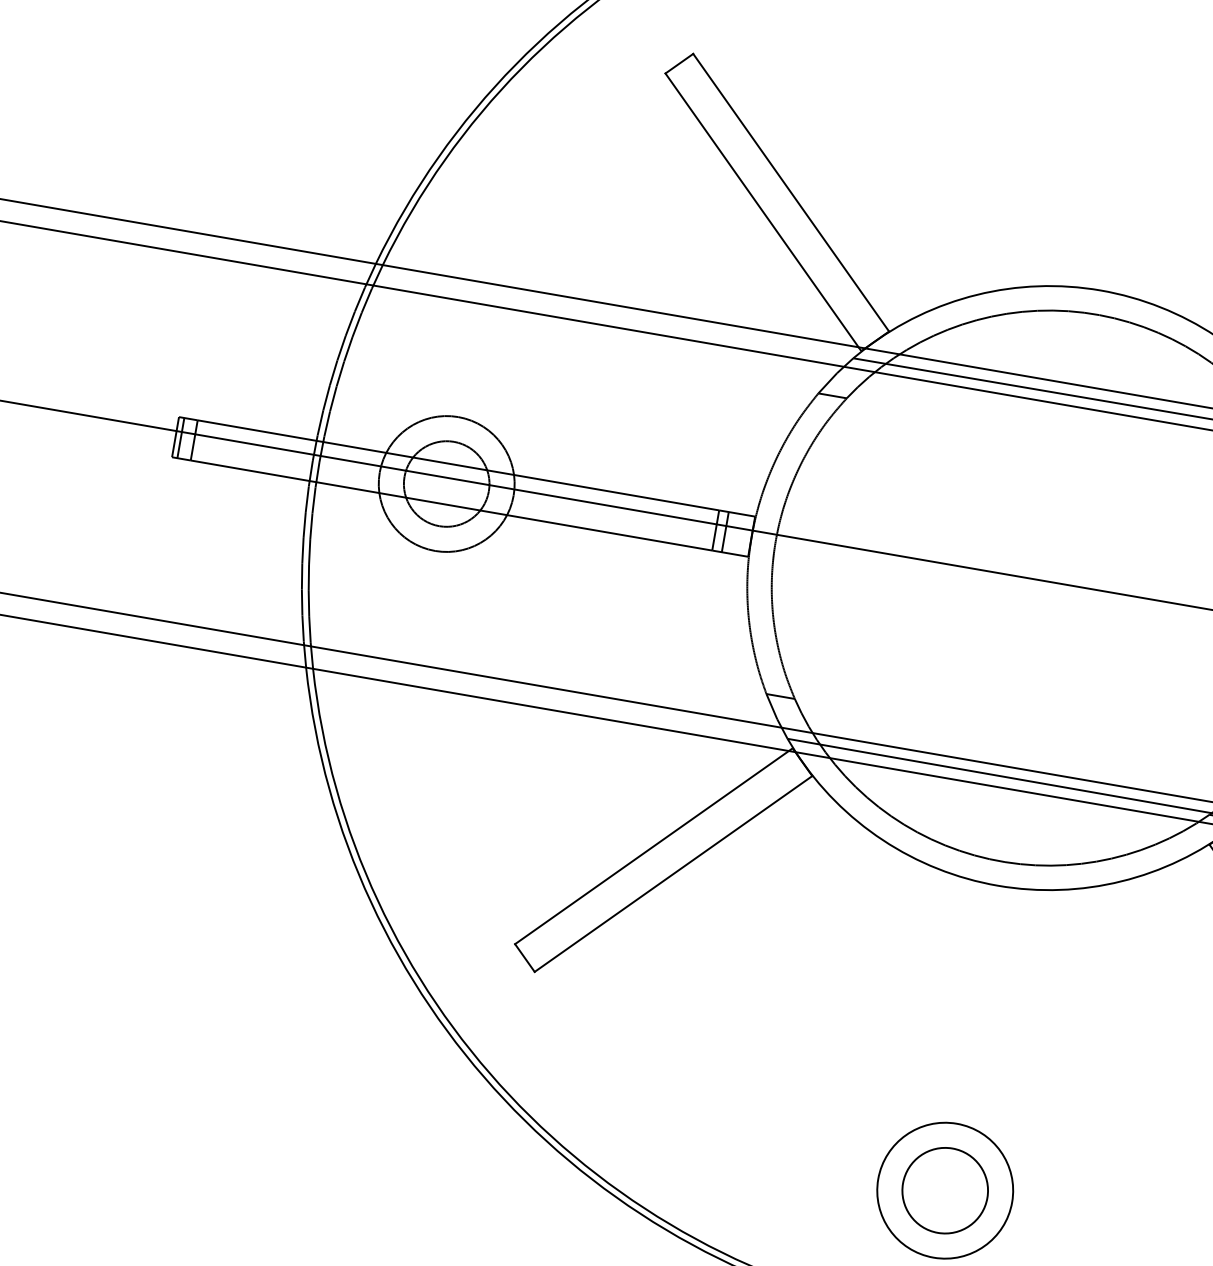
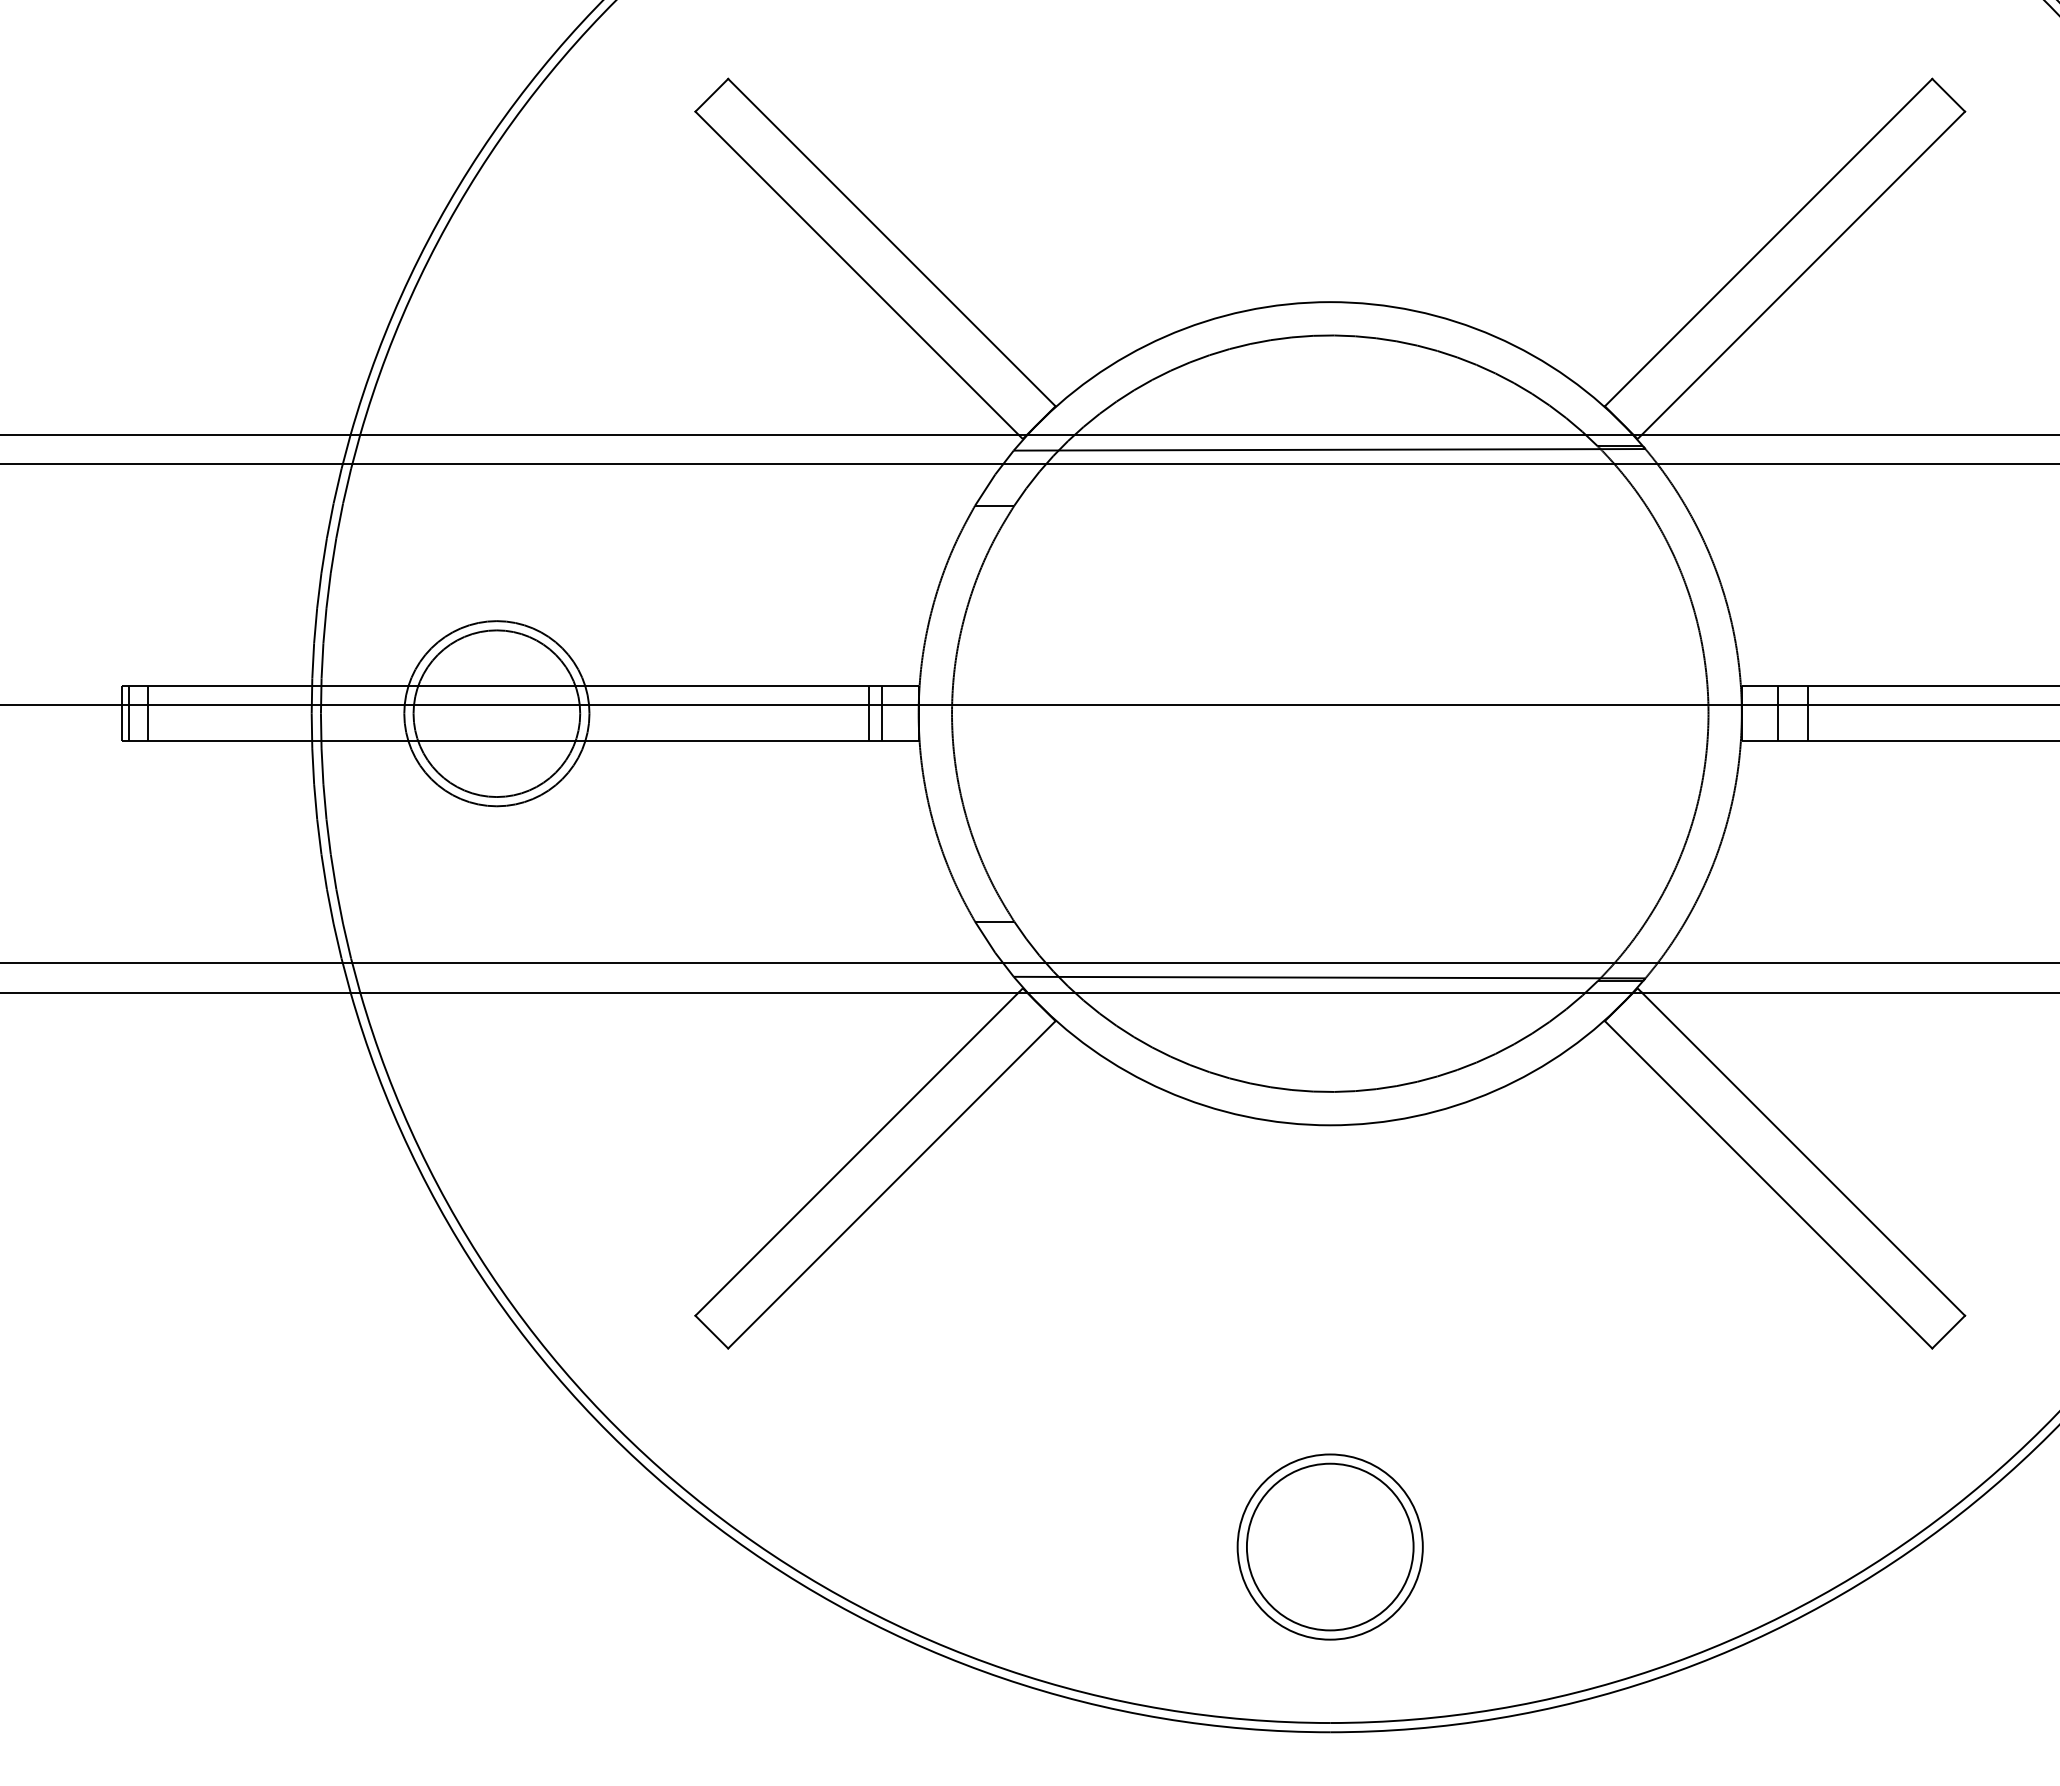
circle: (446, 483) -> (496, 713), size x1.43
circle: (944, 1190) -> (1329, 1546), size x1.43

